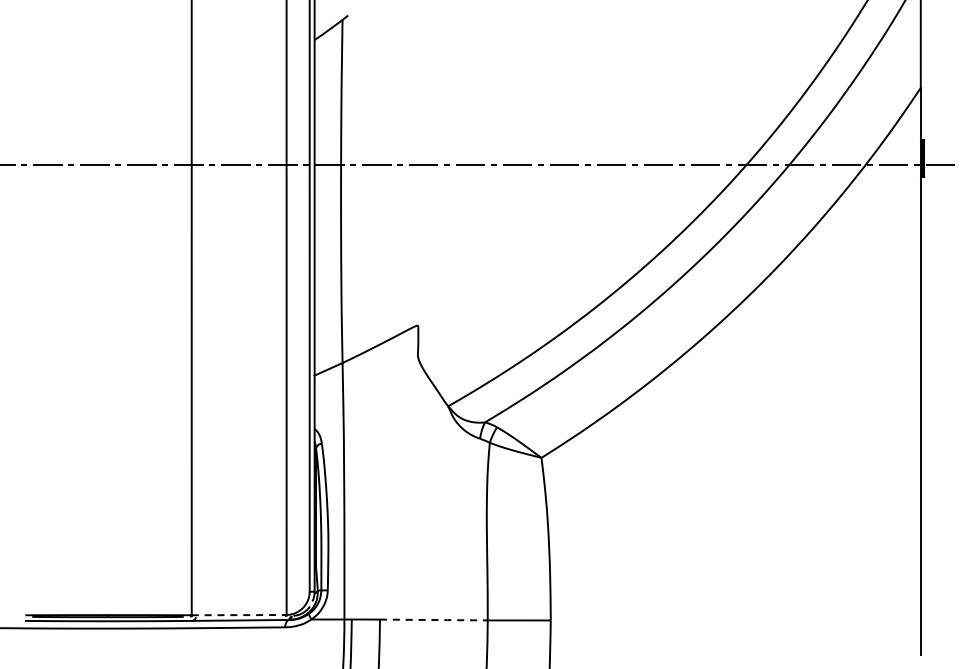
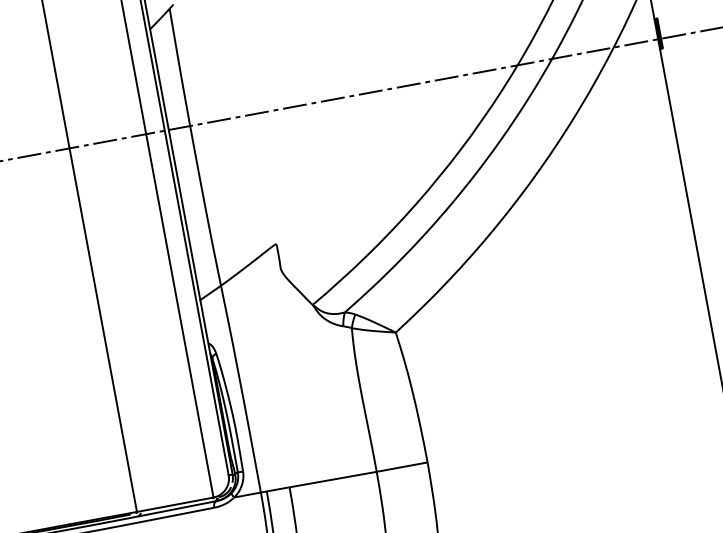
line: (238, 615) -> (174, 505), dashed -> solid
line: (434, 620) -> (333, 479), dashed -> solid

